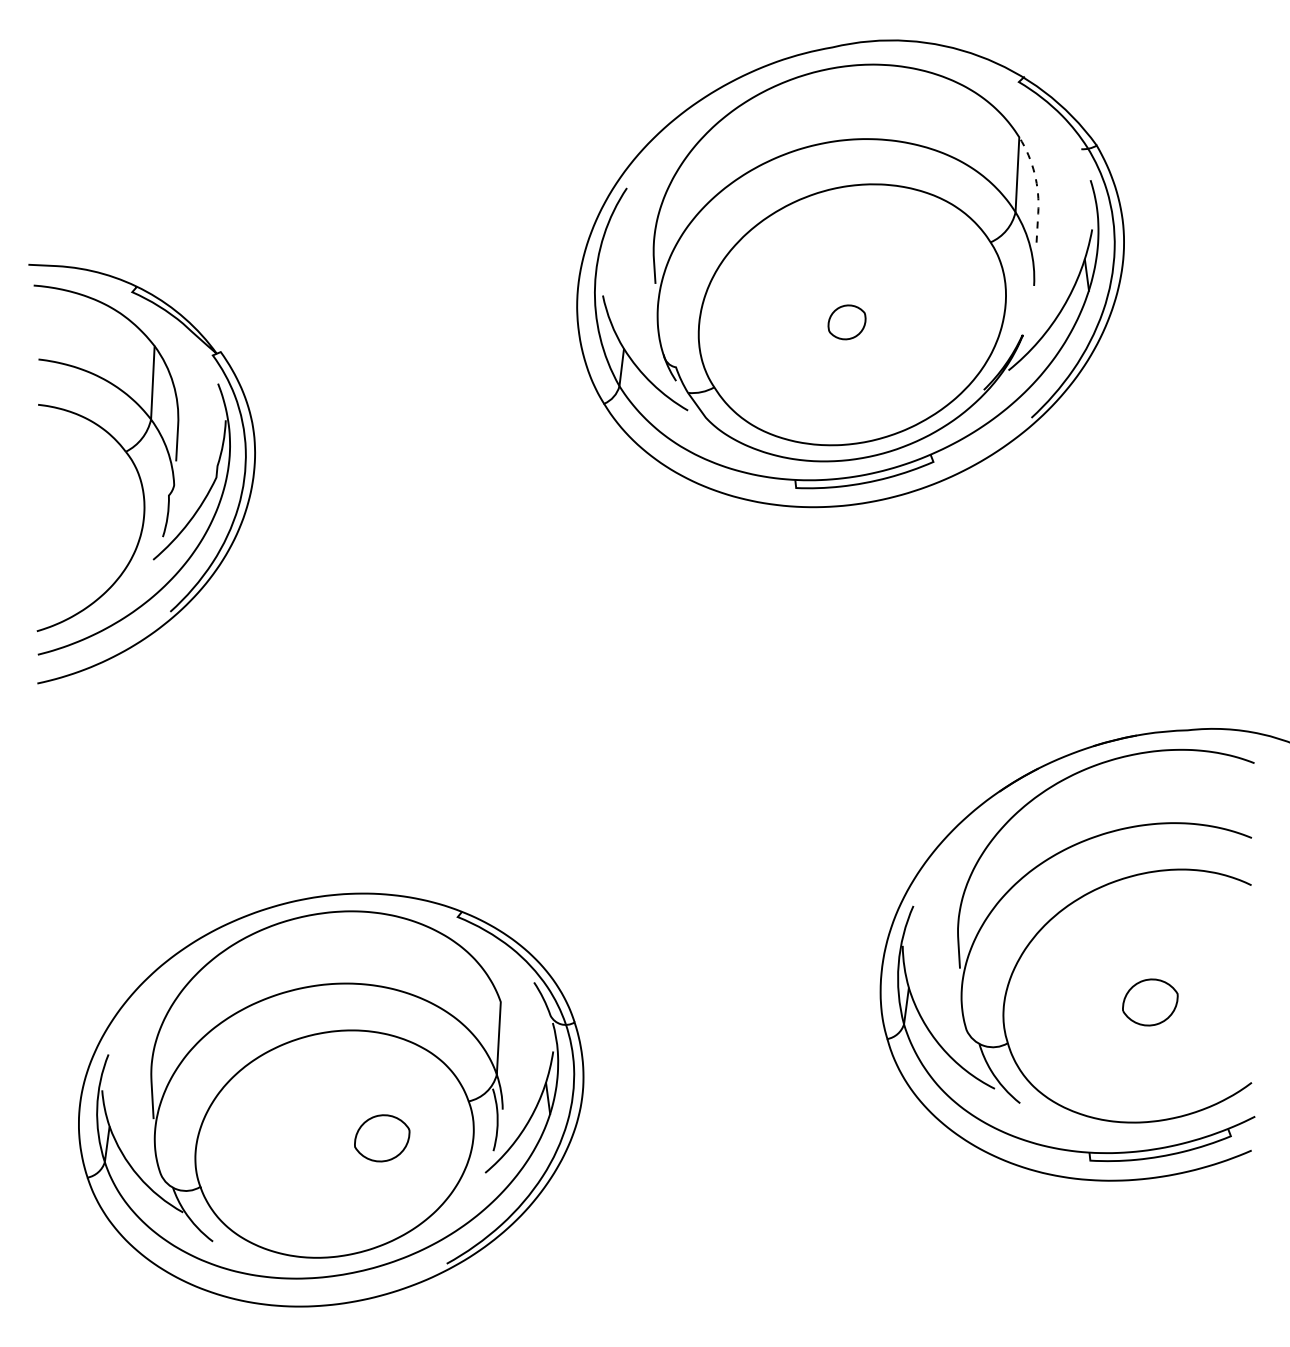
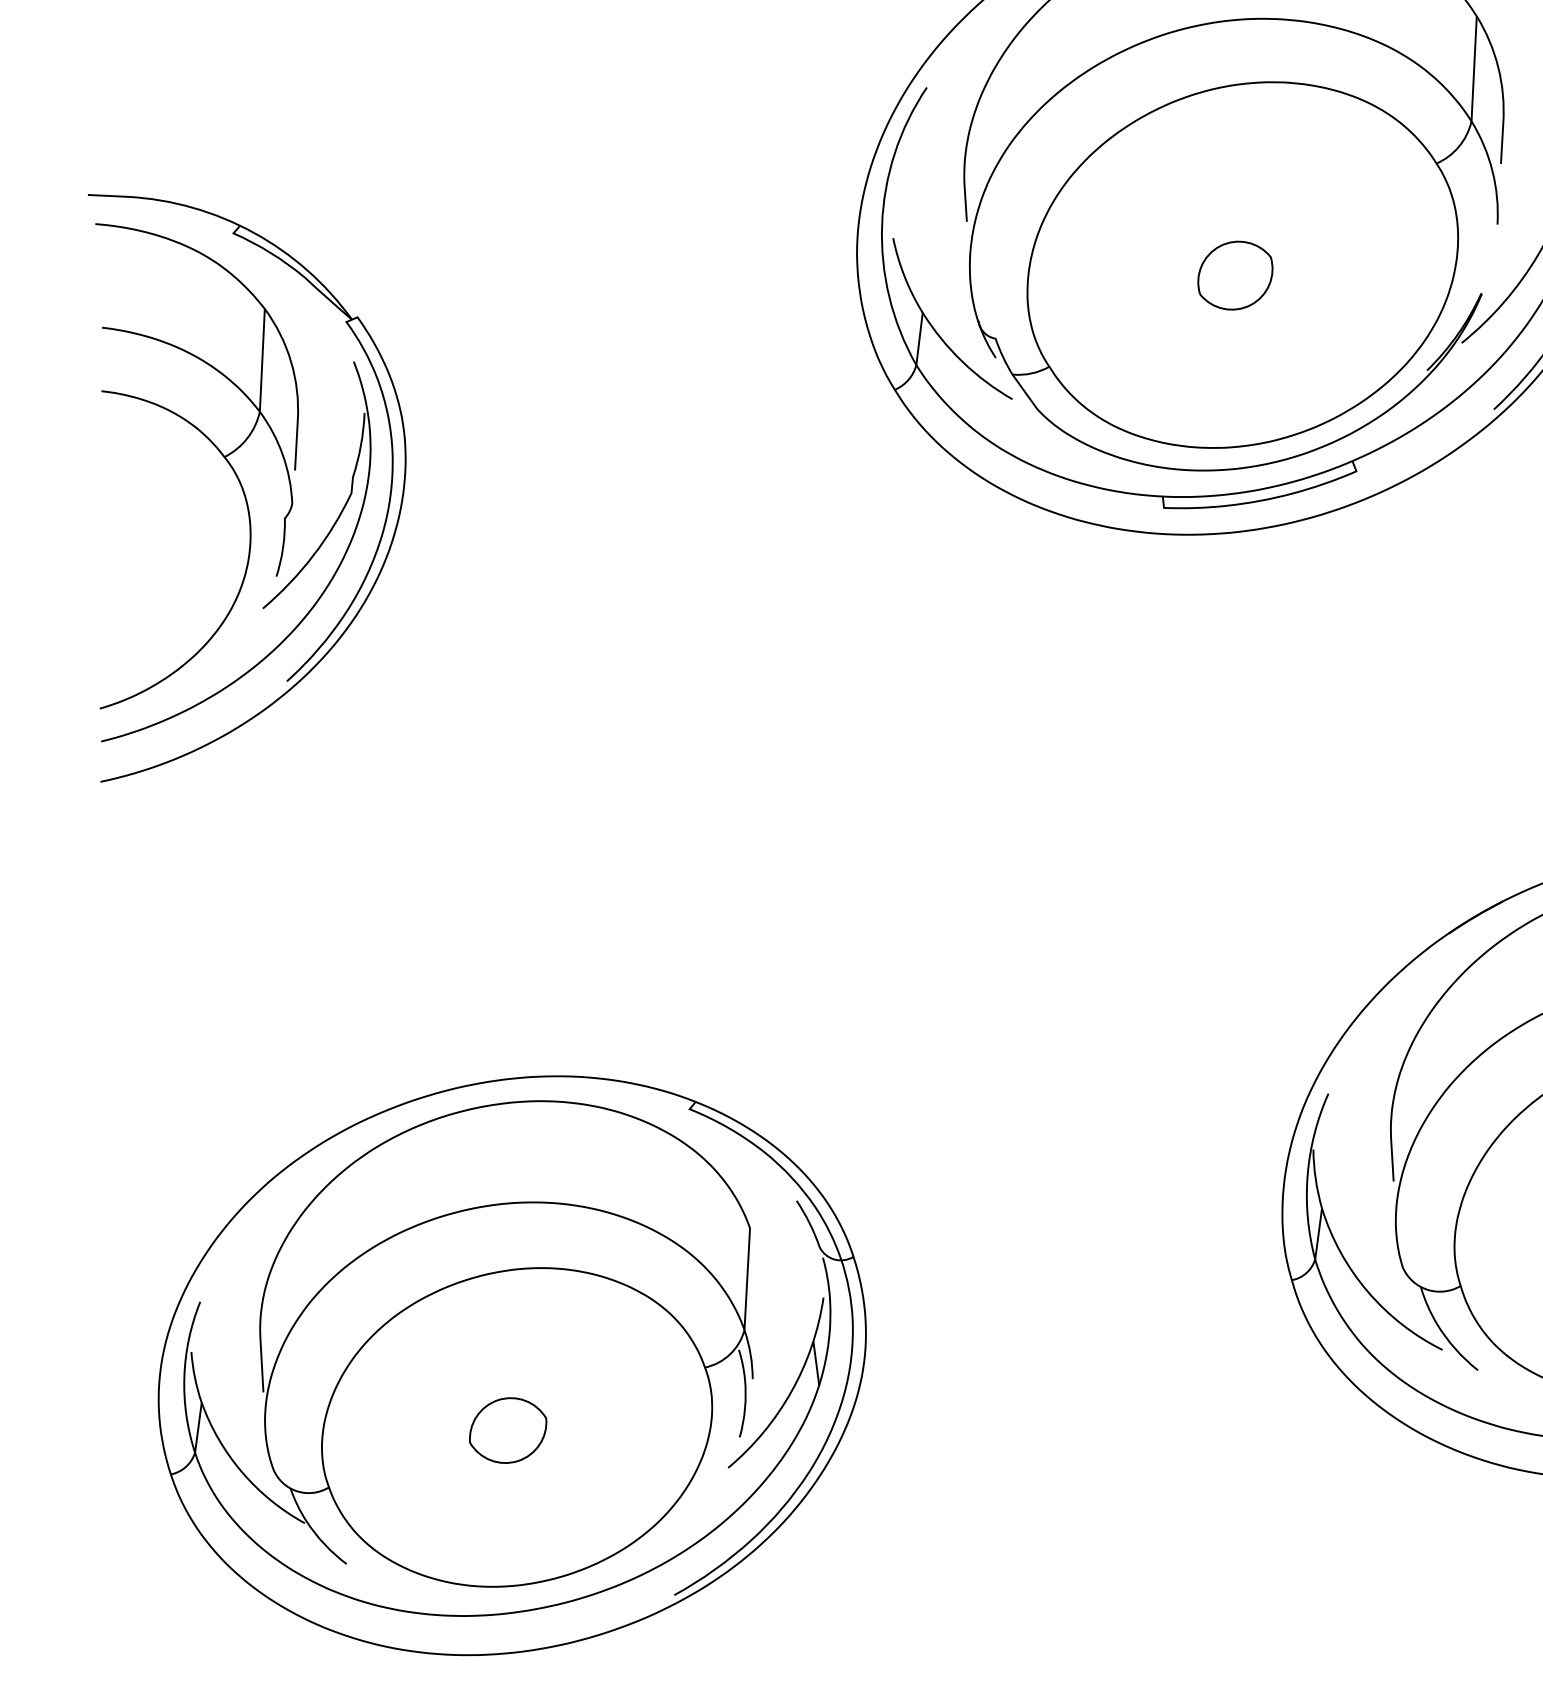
line: (1037, 187) -> (1502, 86), dashed -> solid
part: (846, 322) -> (1234, 275), size x1.43
part: (382, 1138) -> (508, 1430), moved

